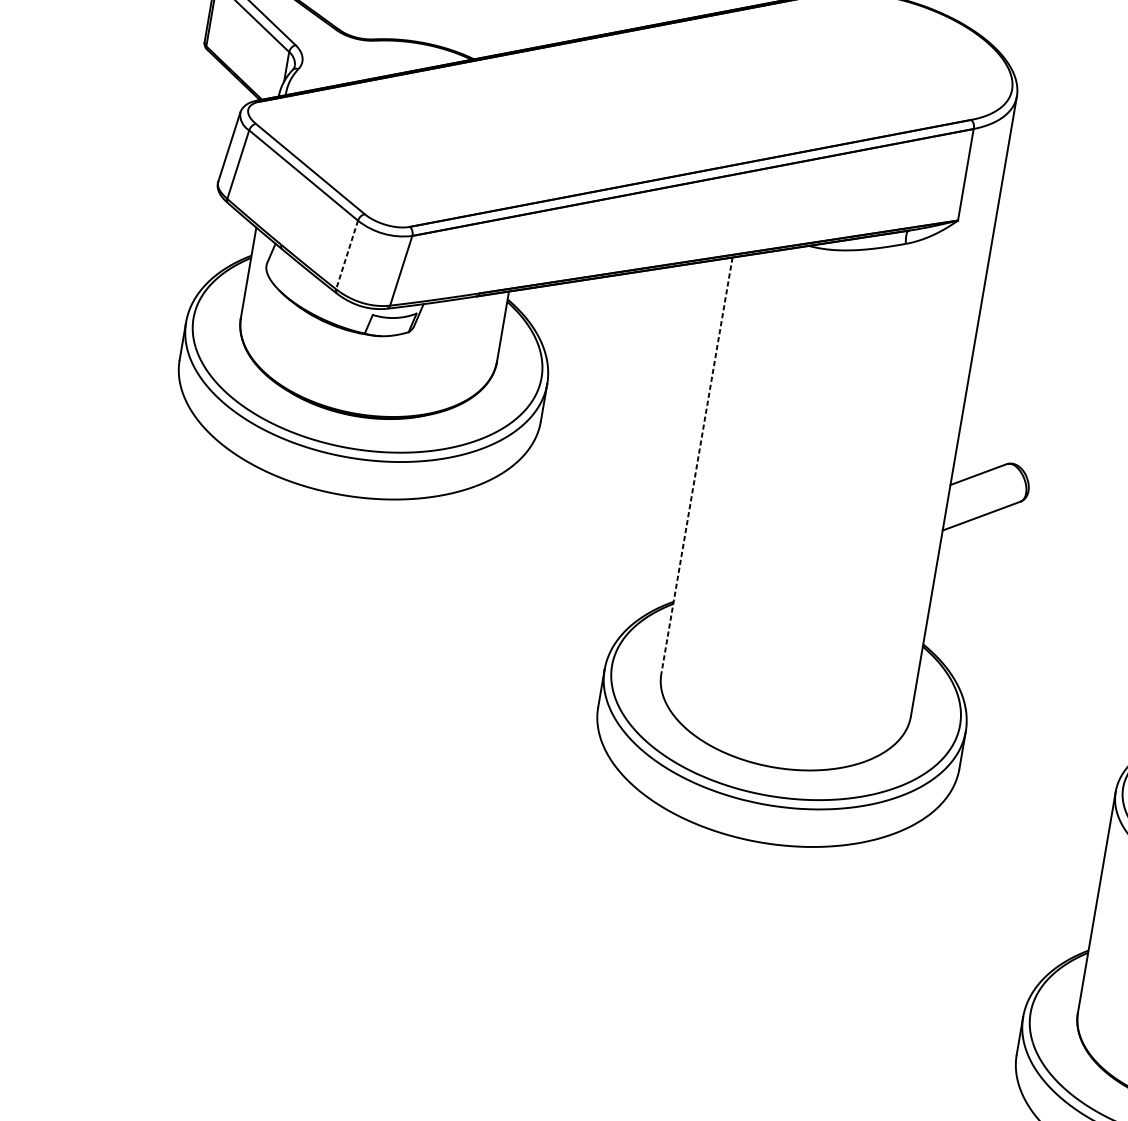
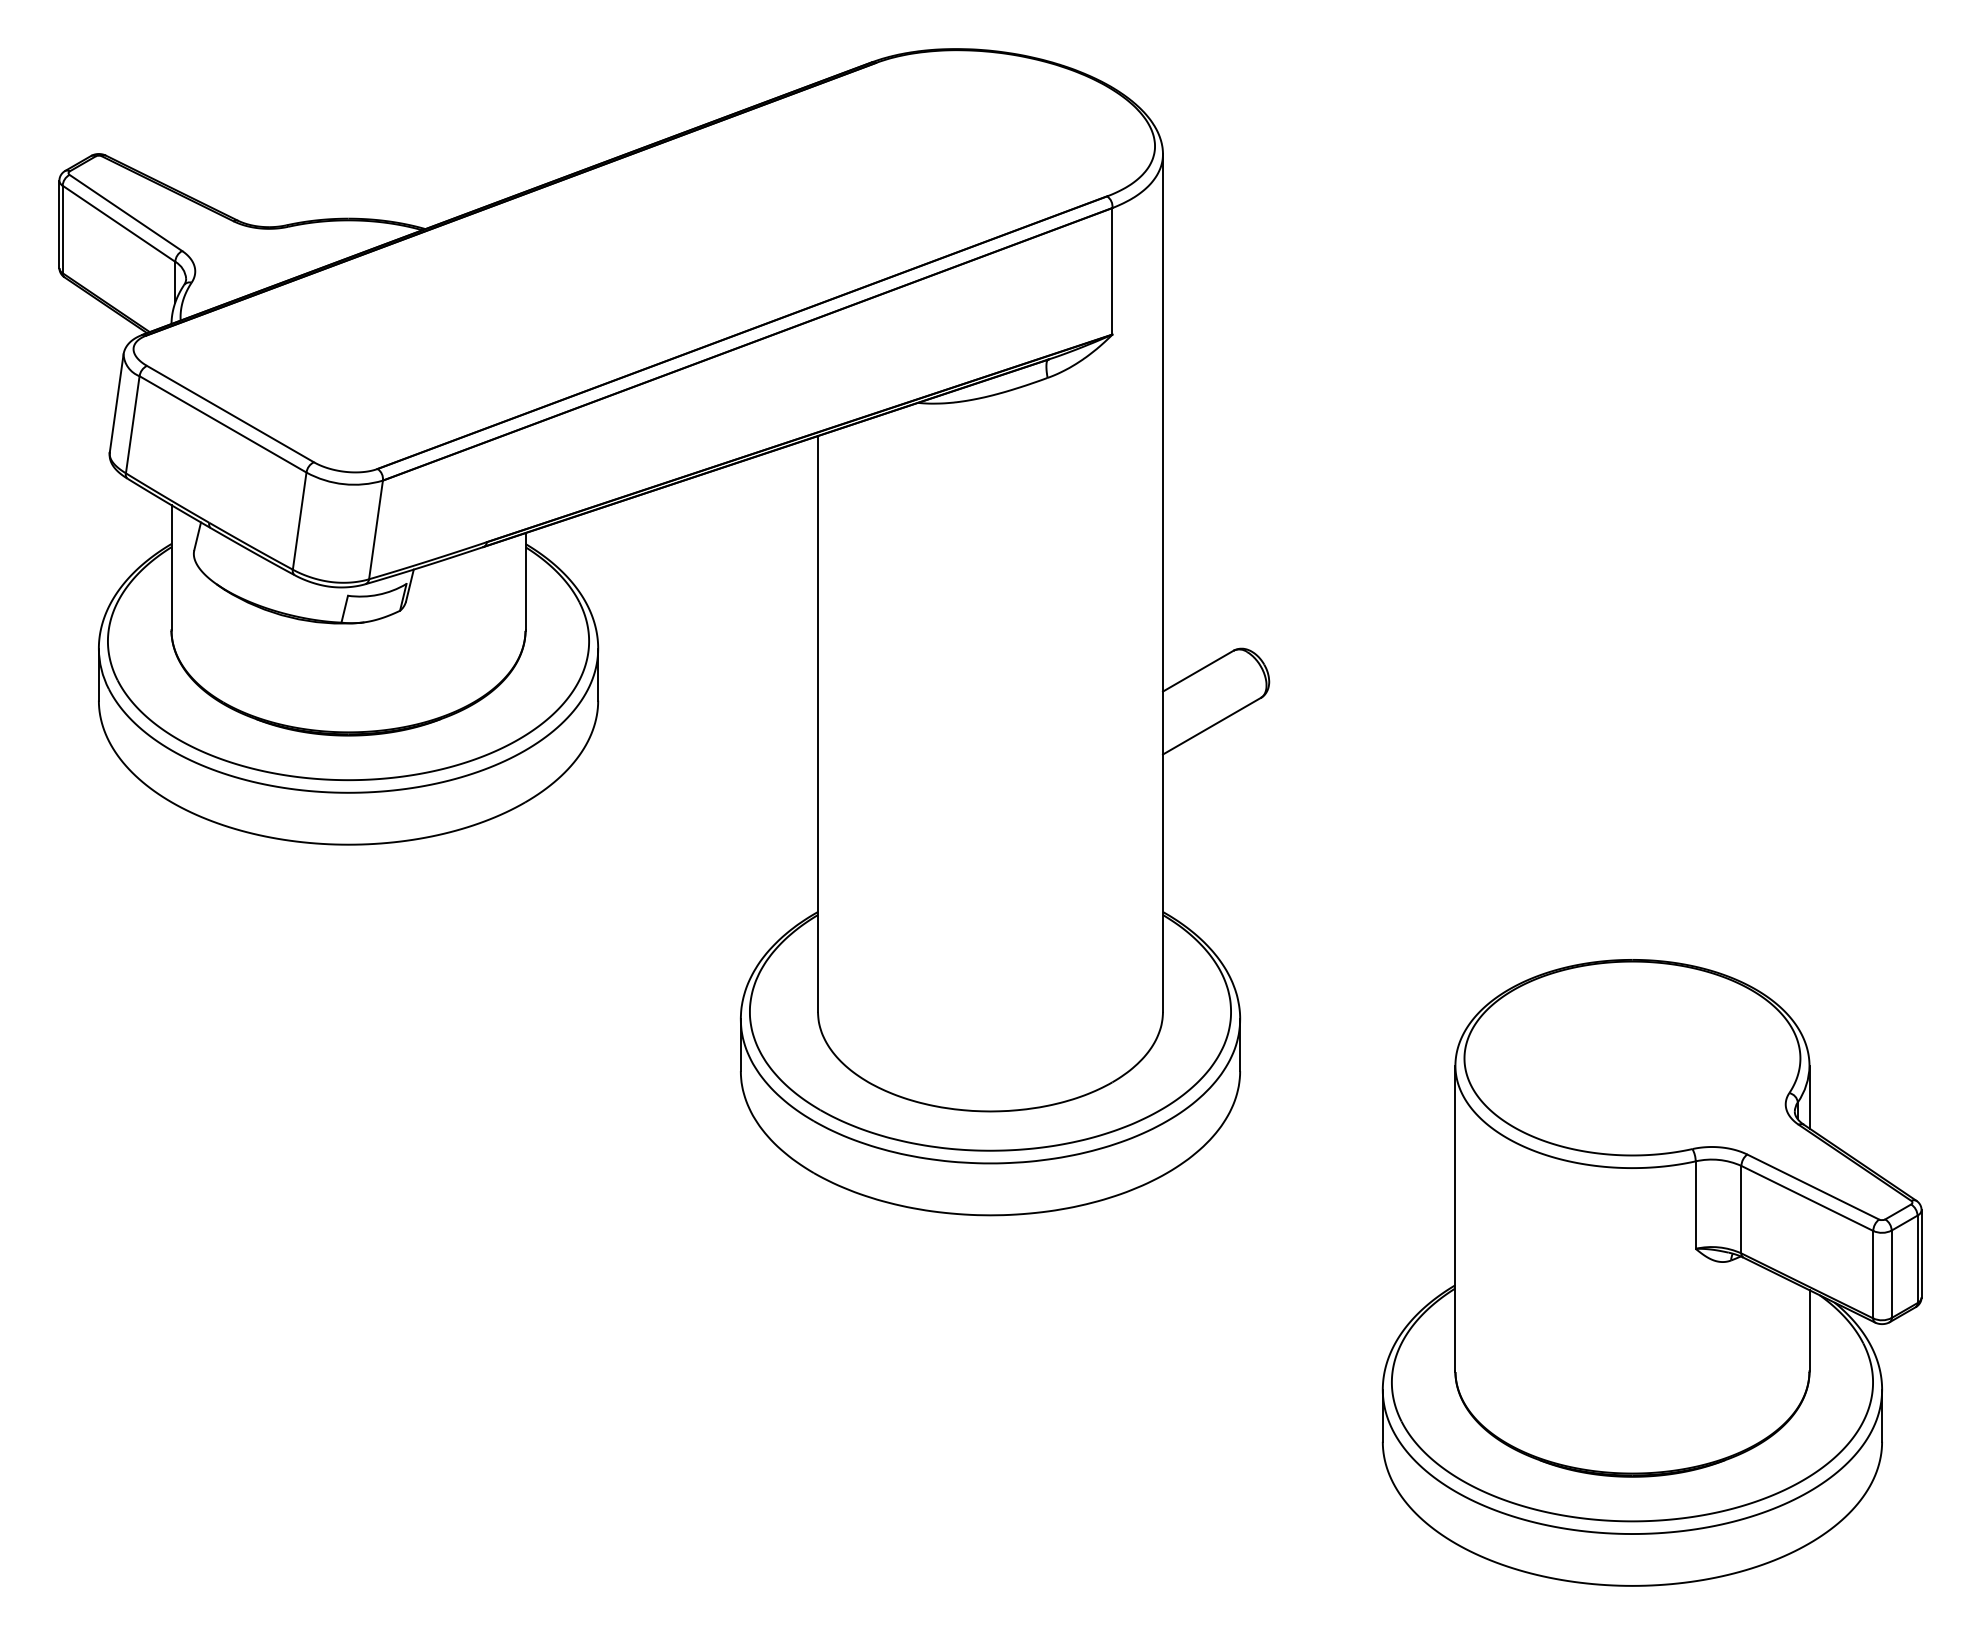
line: (346, 255) -> (299, 521), dashed -> solid
line: (697, 465) -> (818, 723), dashed -> solid

